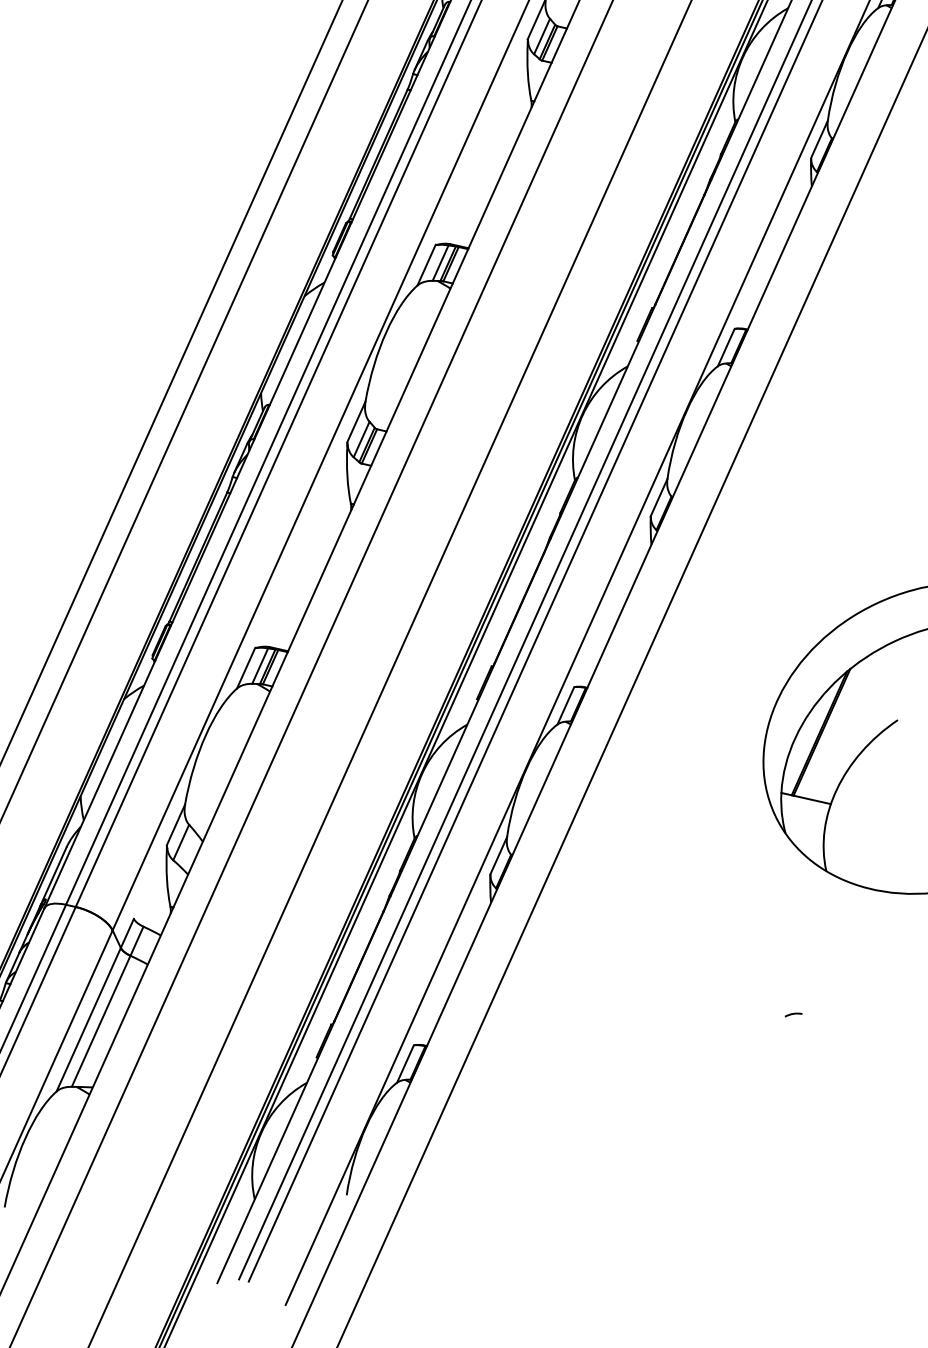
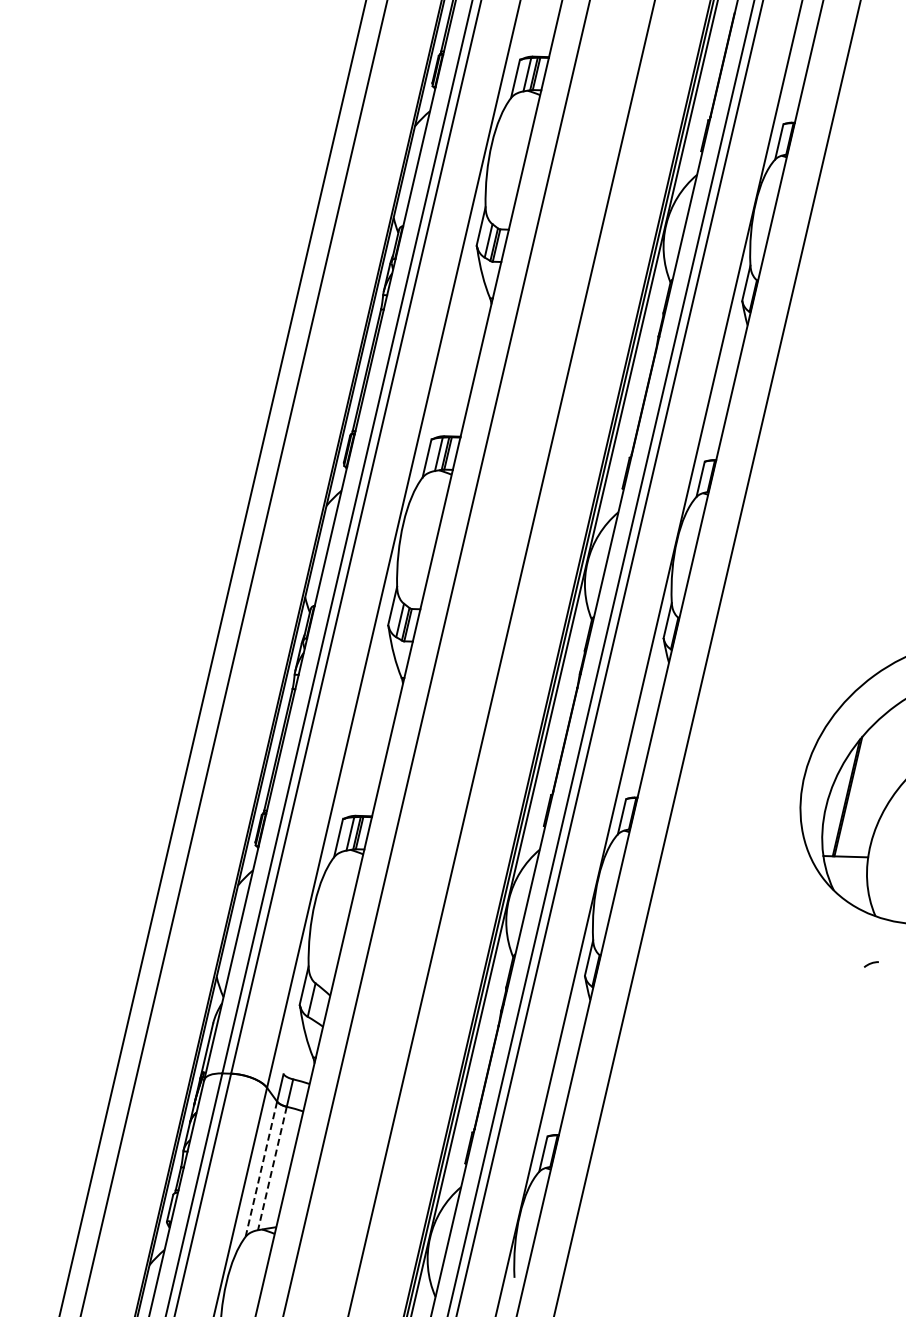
line: (792, 1014) -> (870, 964), moved
line: (88, 1020) -> (261, 1169), solid -> dashed
line: (101, 1021) -> (272, 1168), solid -> dashed

